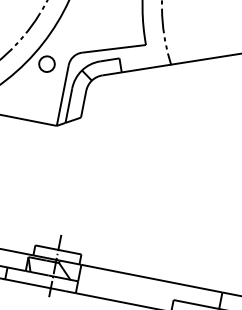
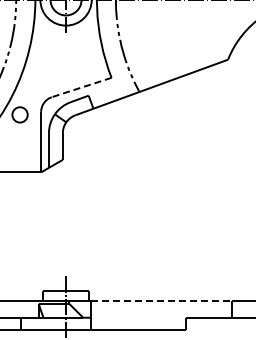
line: (113, 48) -> (81, 87), solid -> dashed
line: (152, 278) -> (161, 301), solid -> dashed

